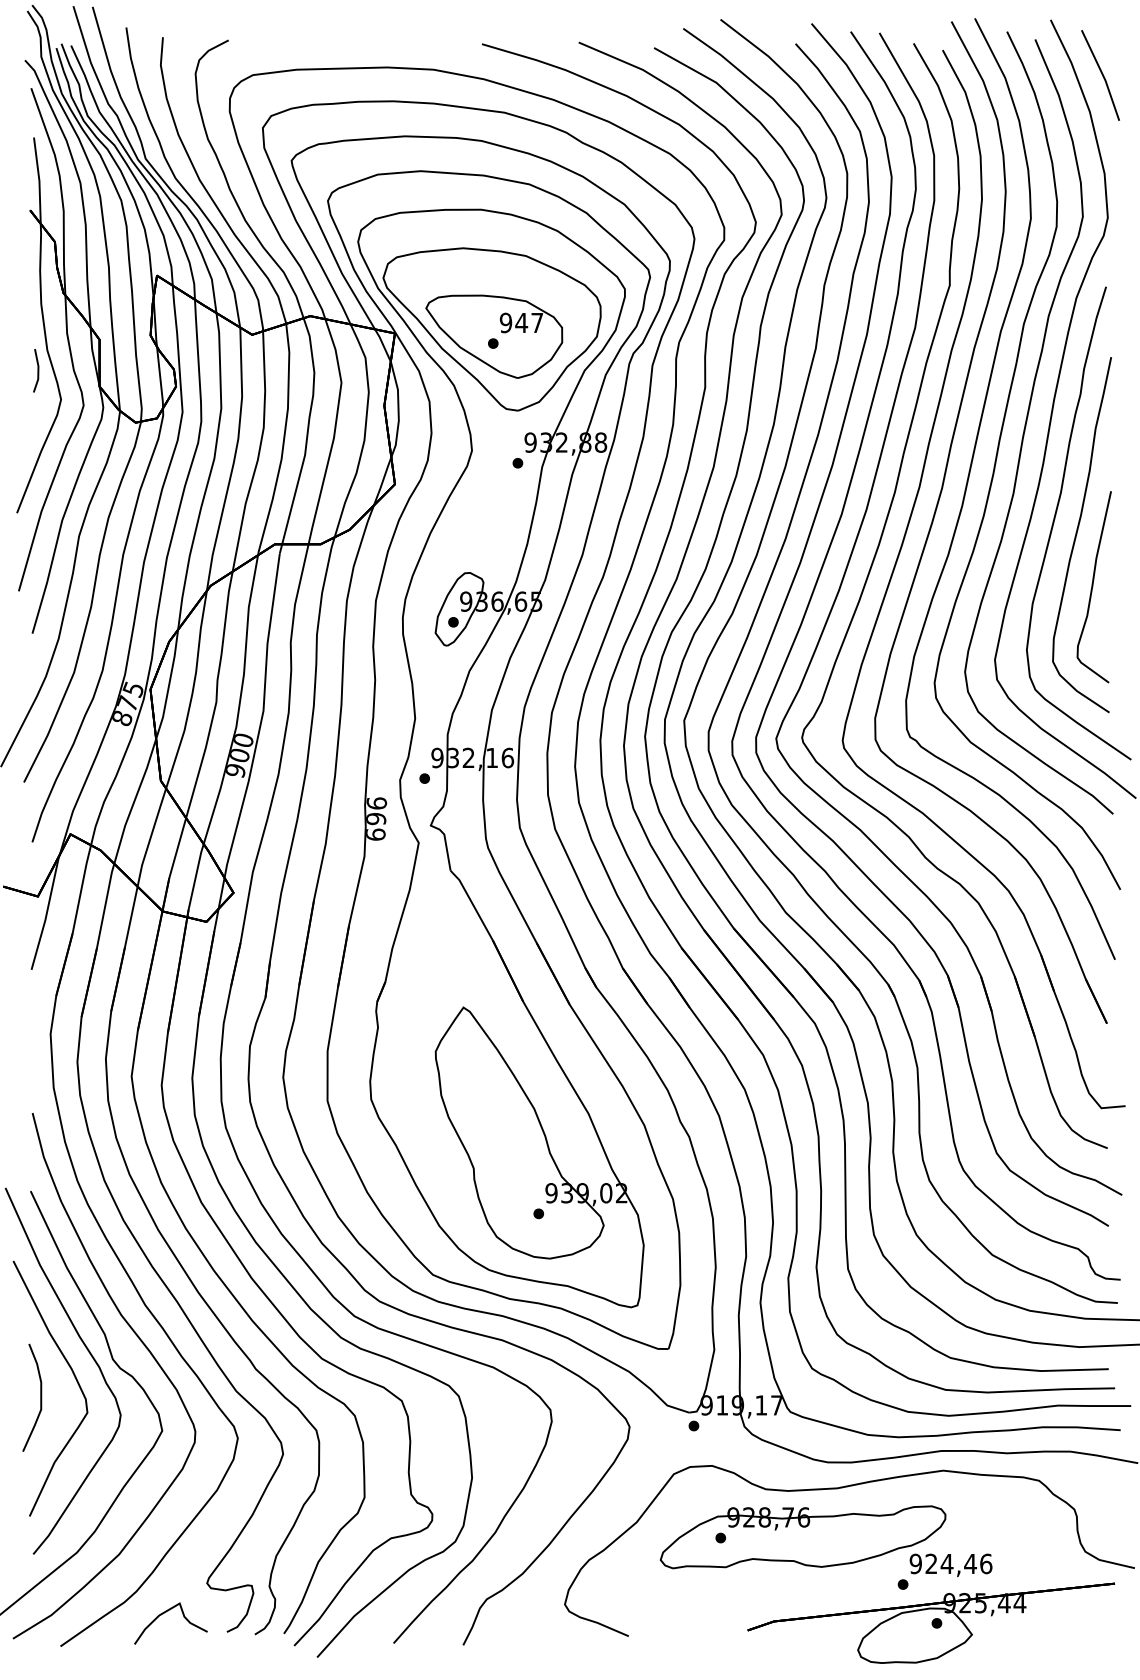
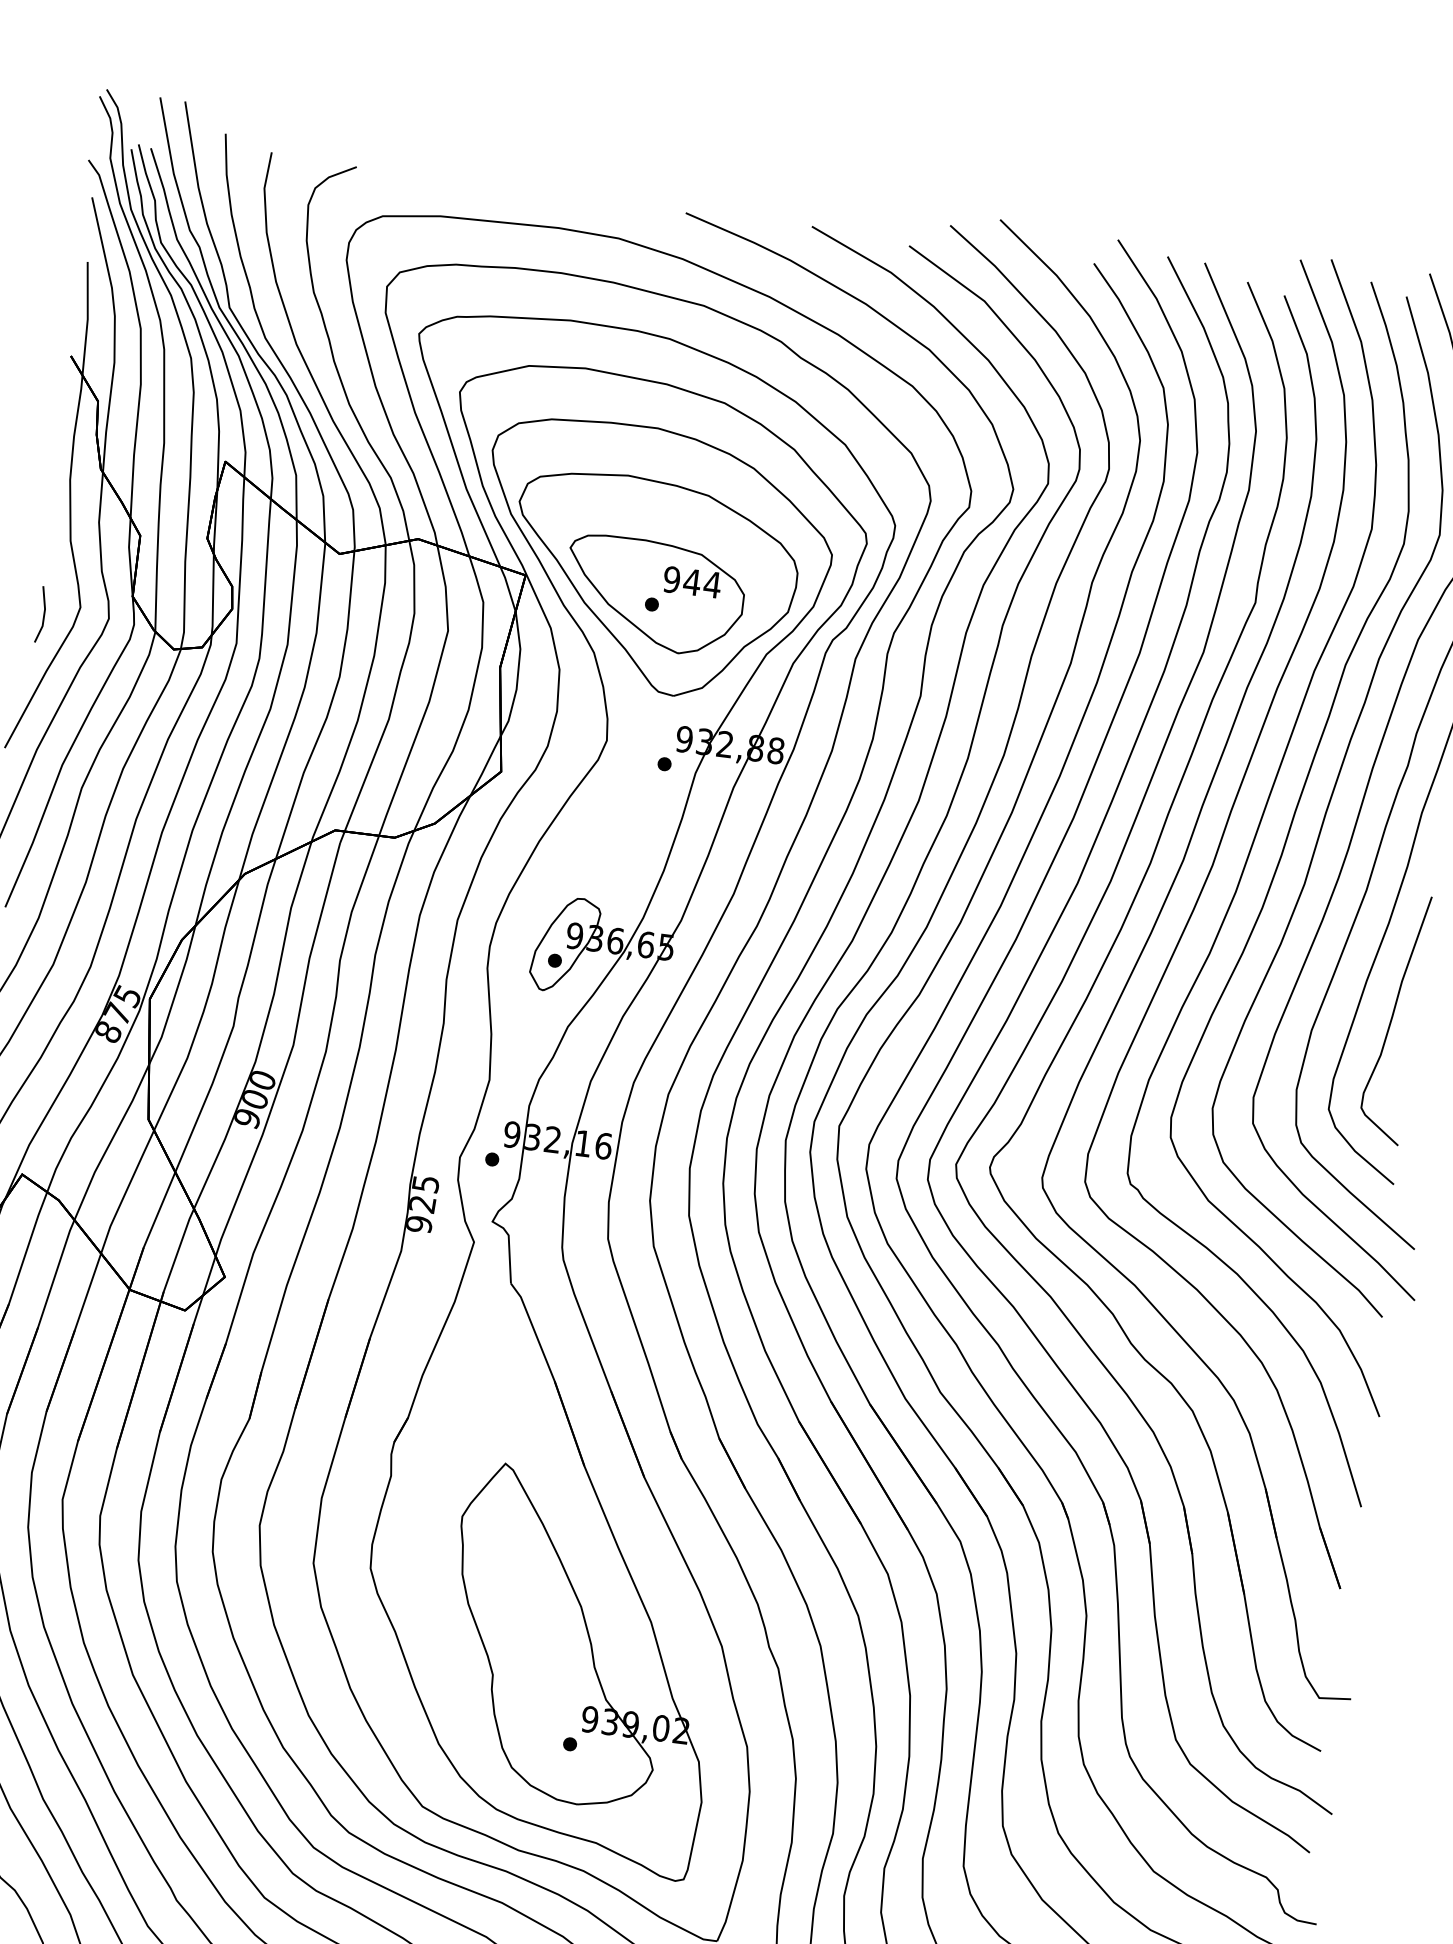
text: (536, 322) -> (711, 584), 947 -> 944
line: (37, 370) -> (43, 614), moved
text: (376, 818) -> (423, 1203), 696 -> 925

